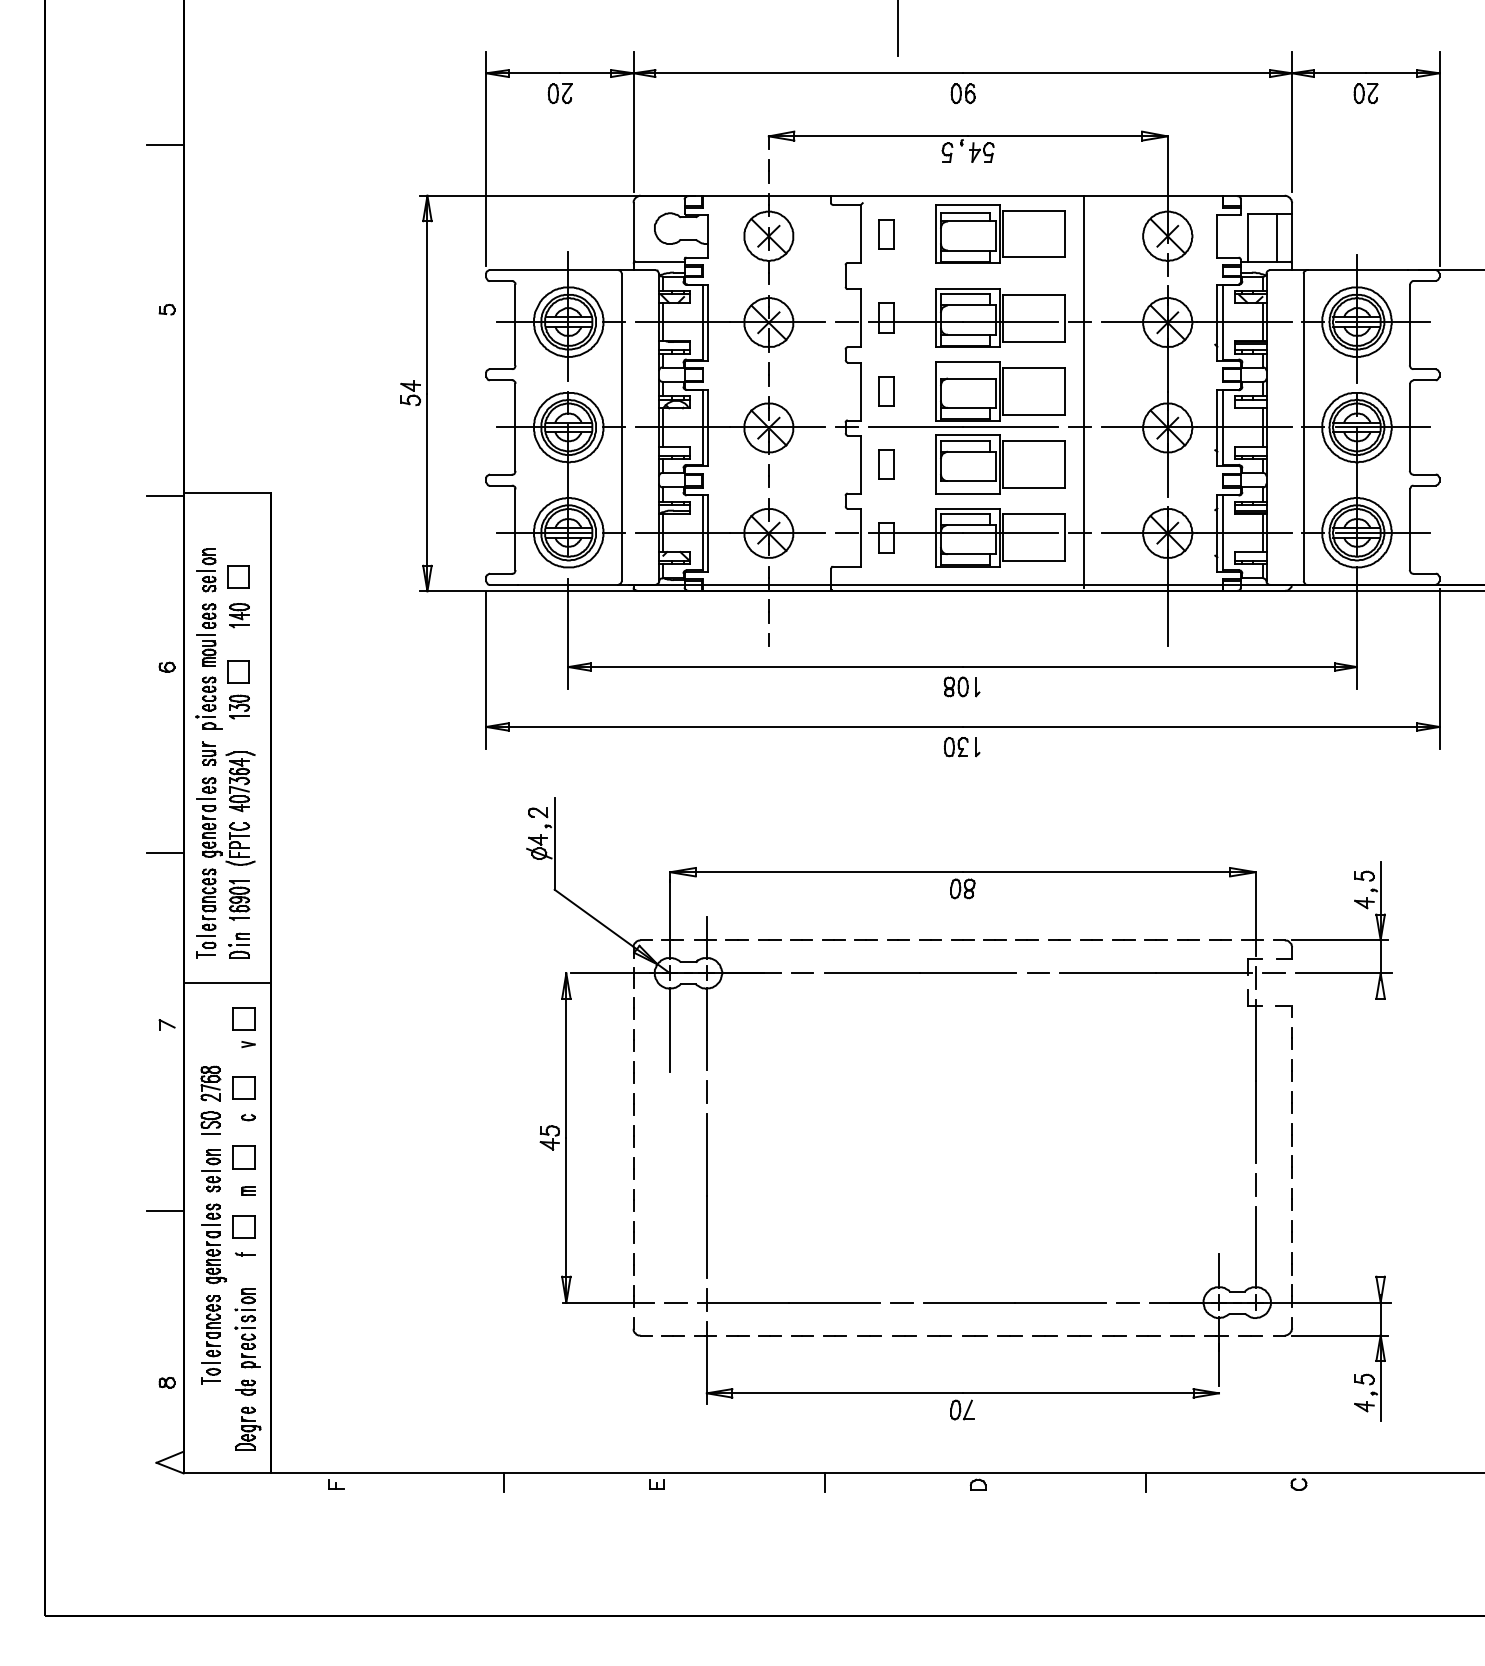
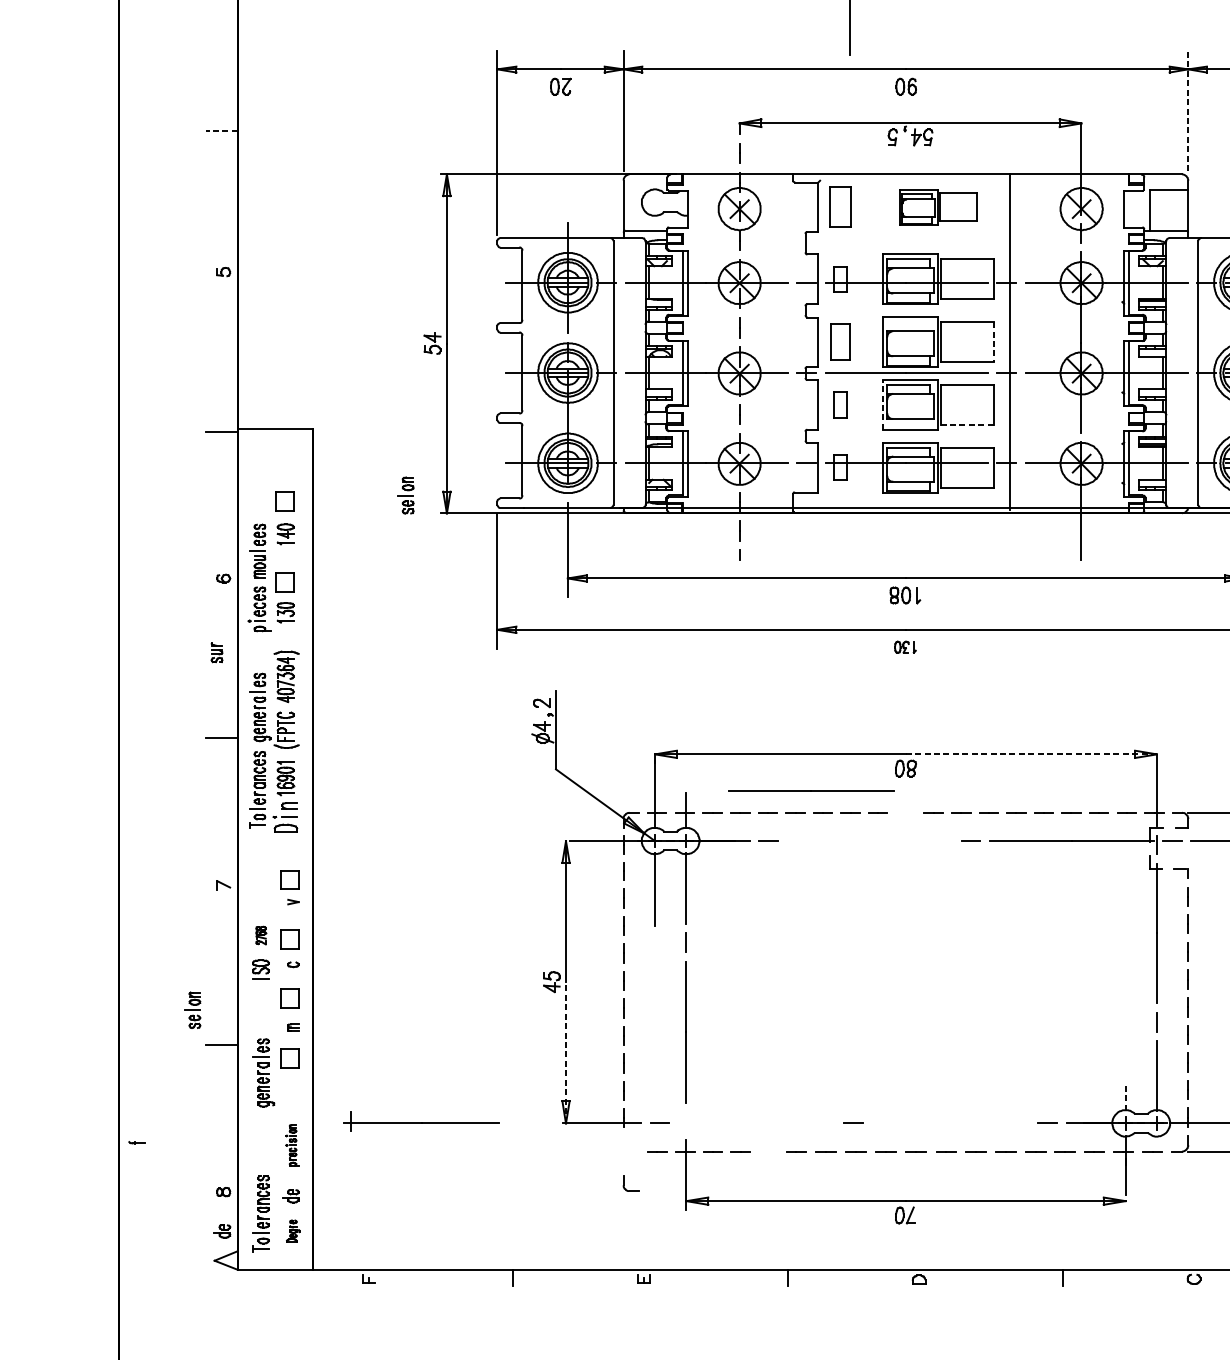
line: (1292, 121) -> (1188, 110), solid -> dashed
line: (164, 145) -> (221, 131), solid -> dashed
part: (1000, 233) -> (938, 206), size x0.7
part: (886, 234) -> (840, 207), size x1.6
line: (1277, 237) -> (1175, 210), removed
part: (886, 391) -> (840, 342), size x1.4
line: (1065, 391) -> (993, 342), solid -> dashed
line: (936, 464) -> (883, 404), solid -> dashed
line: (1033, 487) -> (966, 424), solid -> dashed
part: (206, 570) -> (405, 495), moved
part: (962, 747) -> (905, 647), size x0.7
part: (209, 753) -> (217, 652), moved
line: (1108, 872) -> (1030, 754), solid -> dashed
line: (962, 939) -> (905, 812), removed
part: (238, 945) -> (284, 817), size x1.4
line: (920, 972) -> (811, 789), moved
line: (227, 983) -> (275, 849), removed
part: (210, 1083) -> (260, 935), size x0.6
part: (210, 1170) -> (192, 1010), moved
line: (566, 1219) -> (566, 1052), solid -> dashed
part: (245, 1254) -> (137, 1143), moved
line: (1218, 1270) -> (1125, 1095), solid -> dashed
part: (788, 1299) -> (421, 1120), moved
line: (1014, 1302) -> (950, 1123), removed
part: (634, 1326) -> (624, 1183), moved
part: (247, 1328) -> (292, 1145), size x0.6
line: (802, 1335) -> (768, 1151), removed
part: (210, 1339) -> (260, 1213), moved
part: (165, 1428) -> (222, 1231), added
part: (248, 1428) -> (293, 1231), size x0.6

